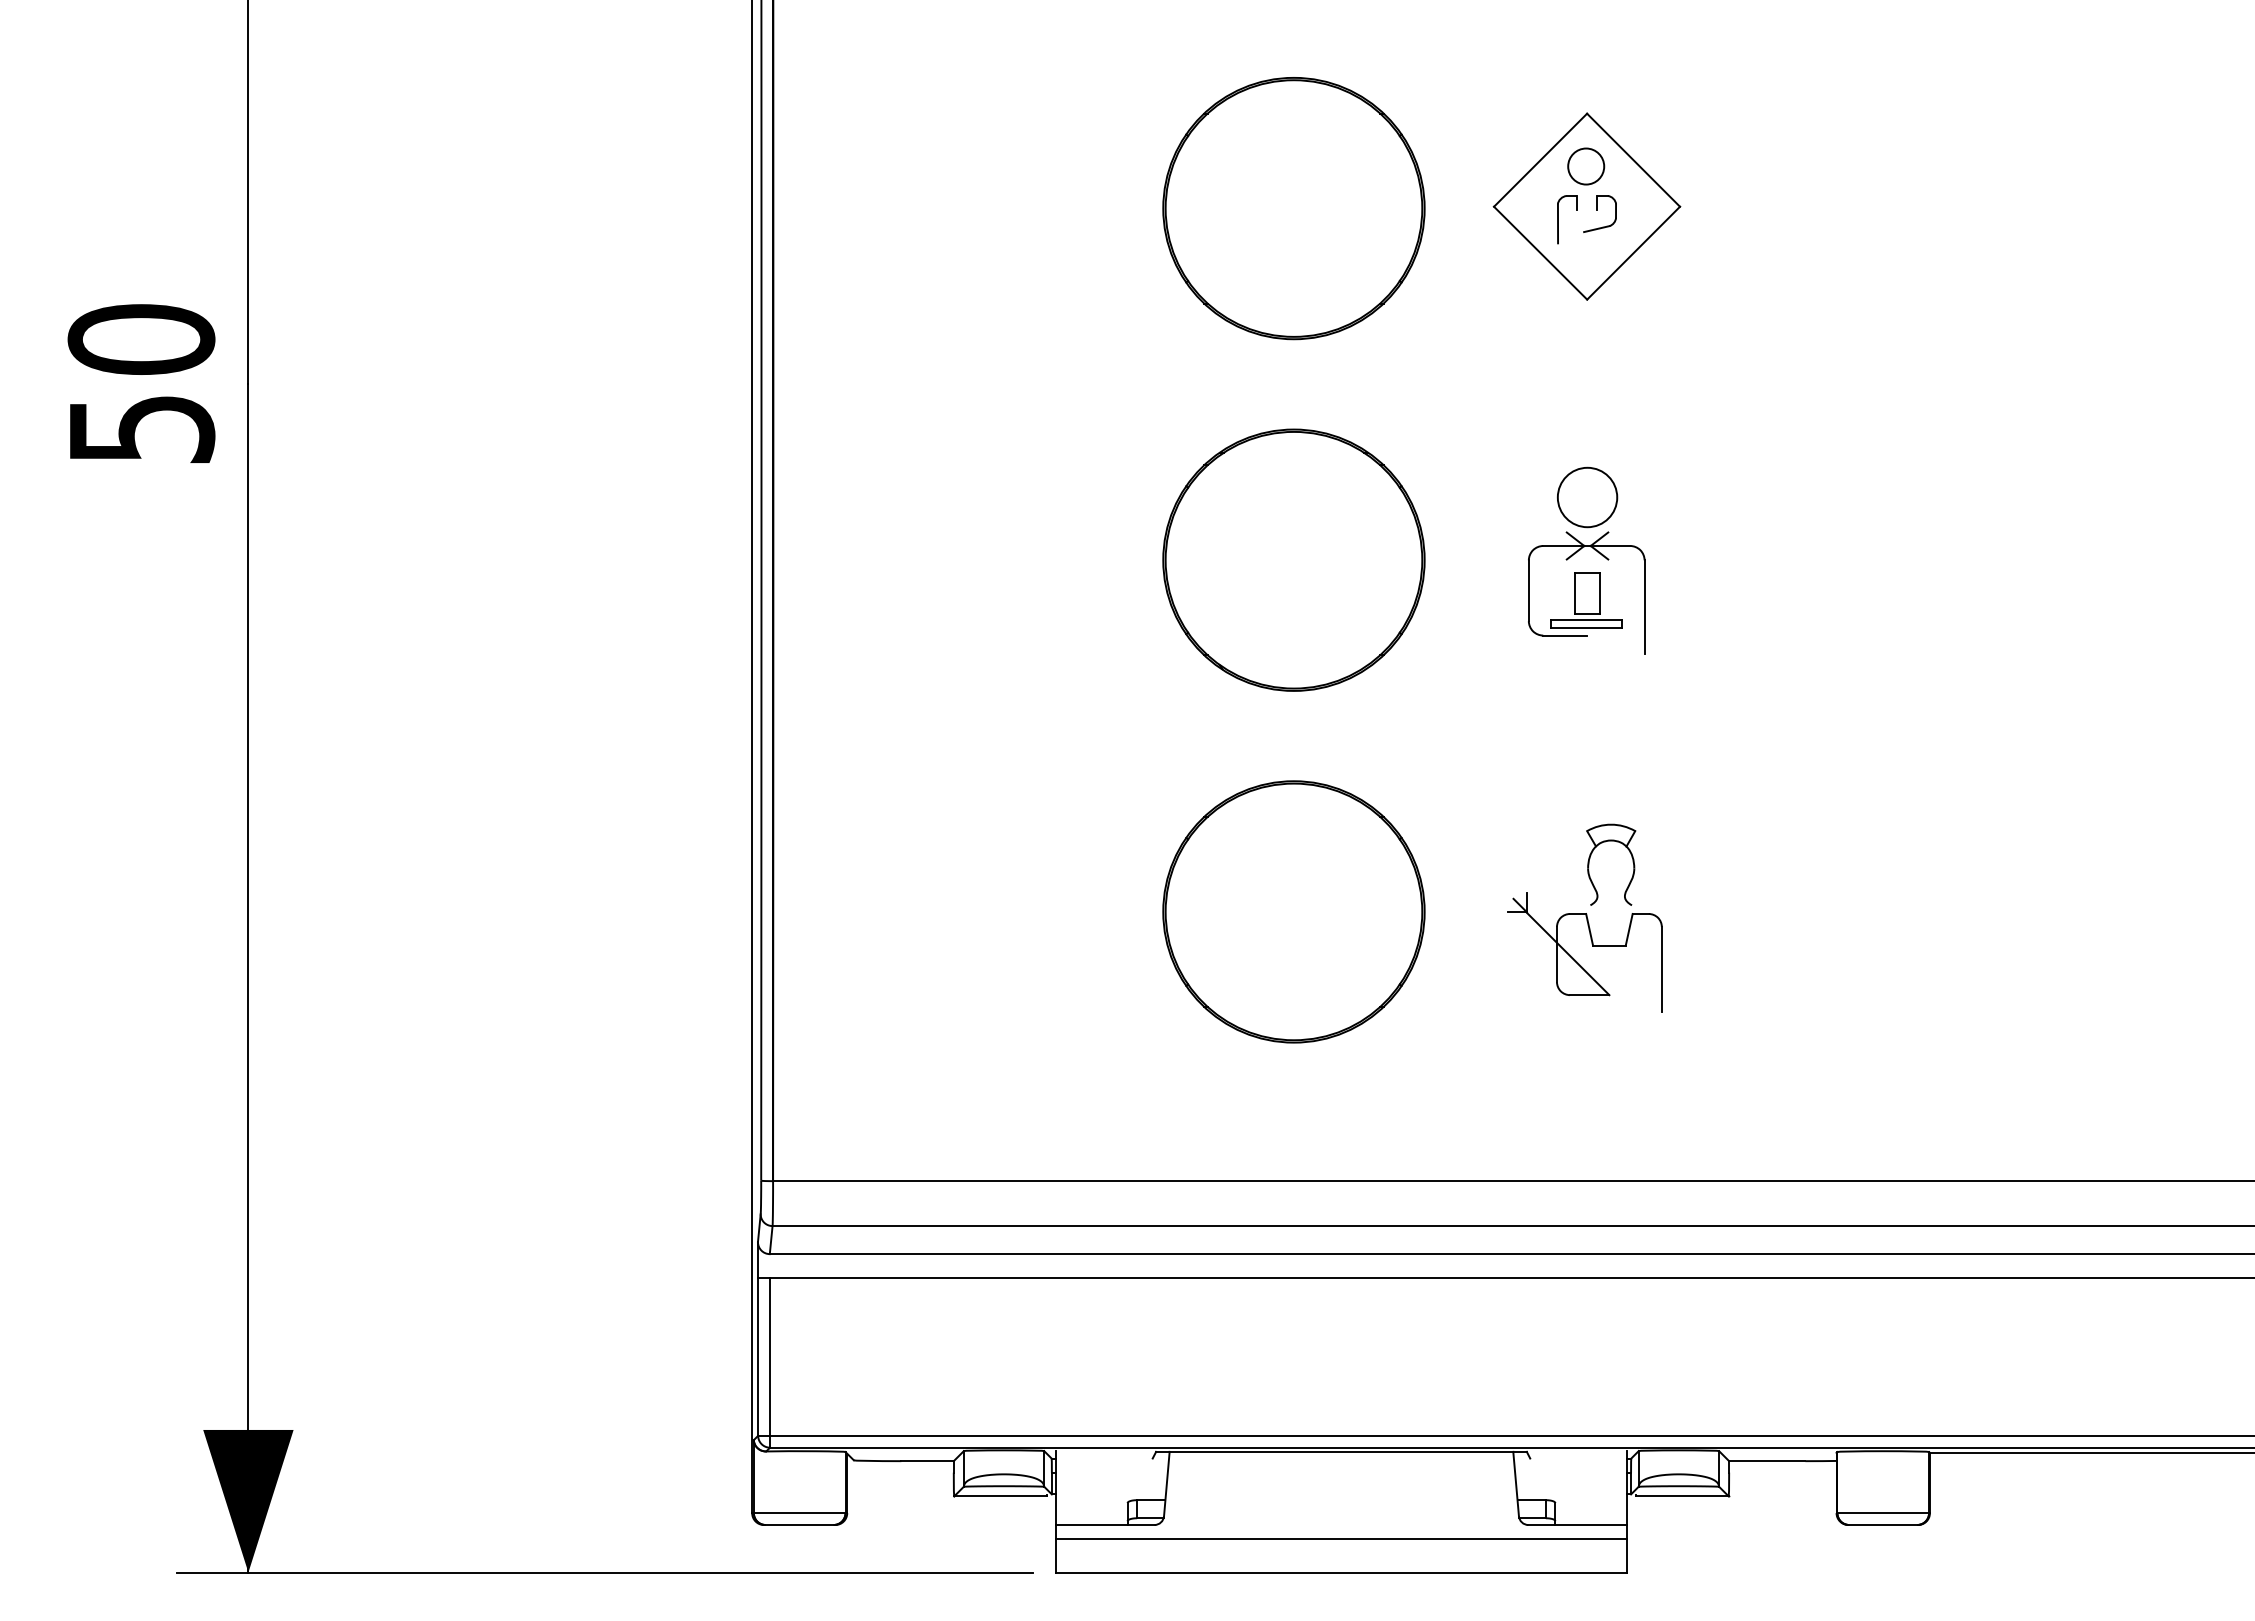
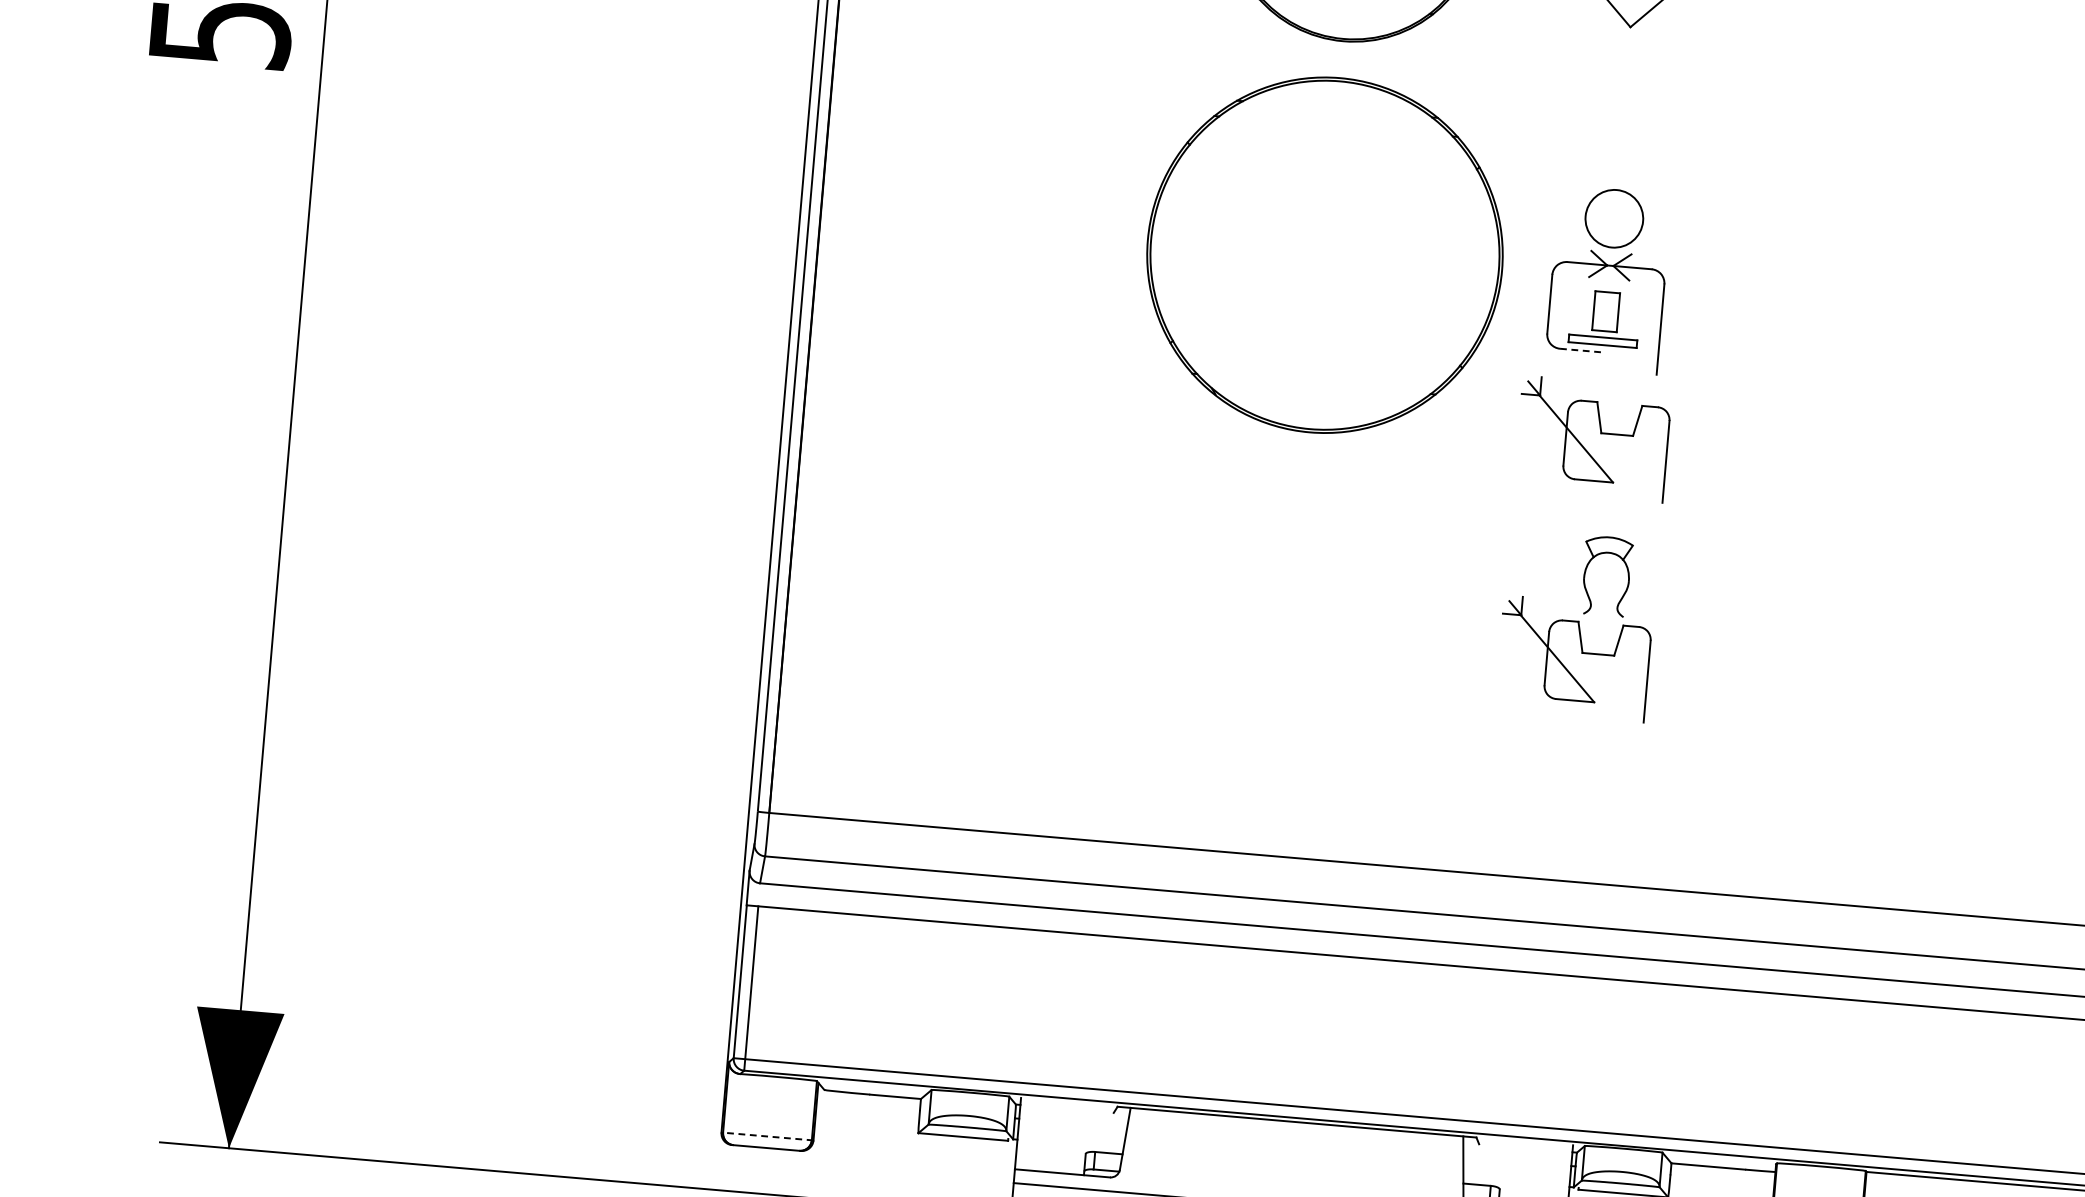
part: (1293, 559) -> (1324, 254), size x1.4
line: (1564, 635) -> (1580, 350), solid -> dashed
part: (1592, 719) -> (1600, 434), added
part: (1293, 911) -> (1295, 595), removed
line: (799, 1513) -> (767, 1136), solid -> dashed

